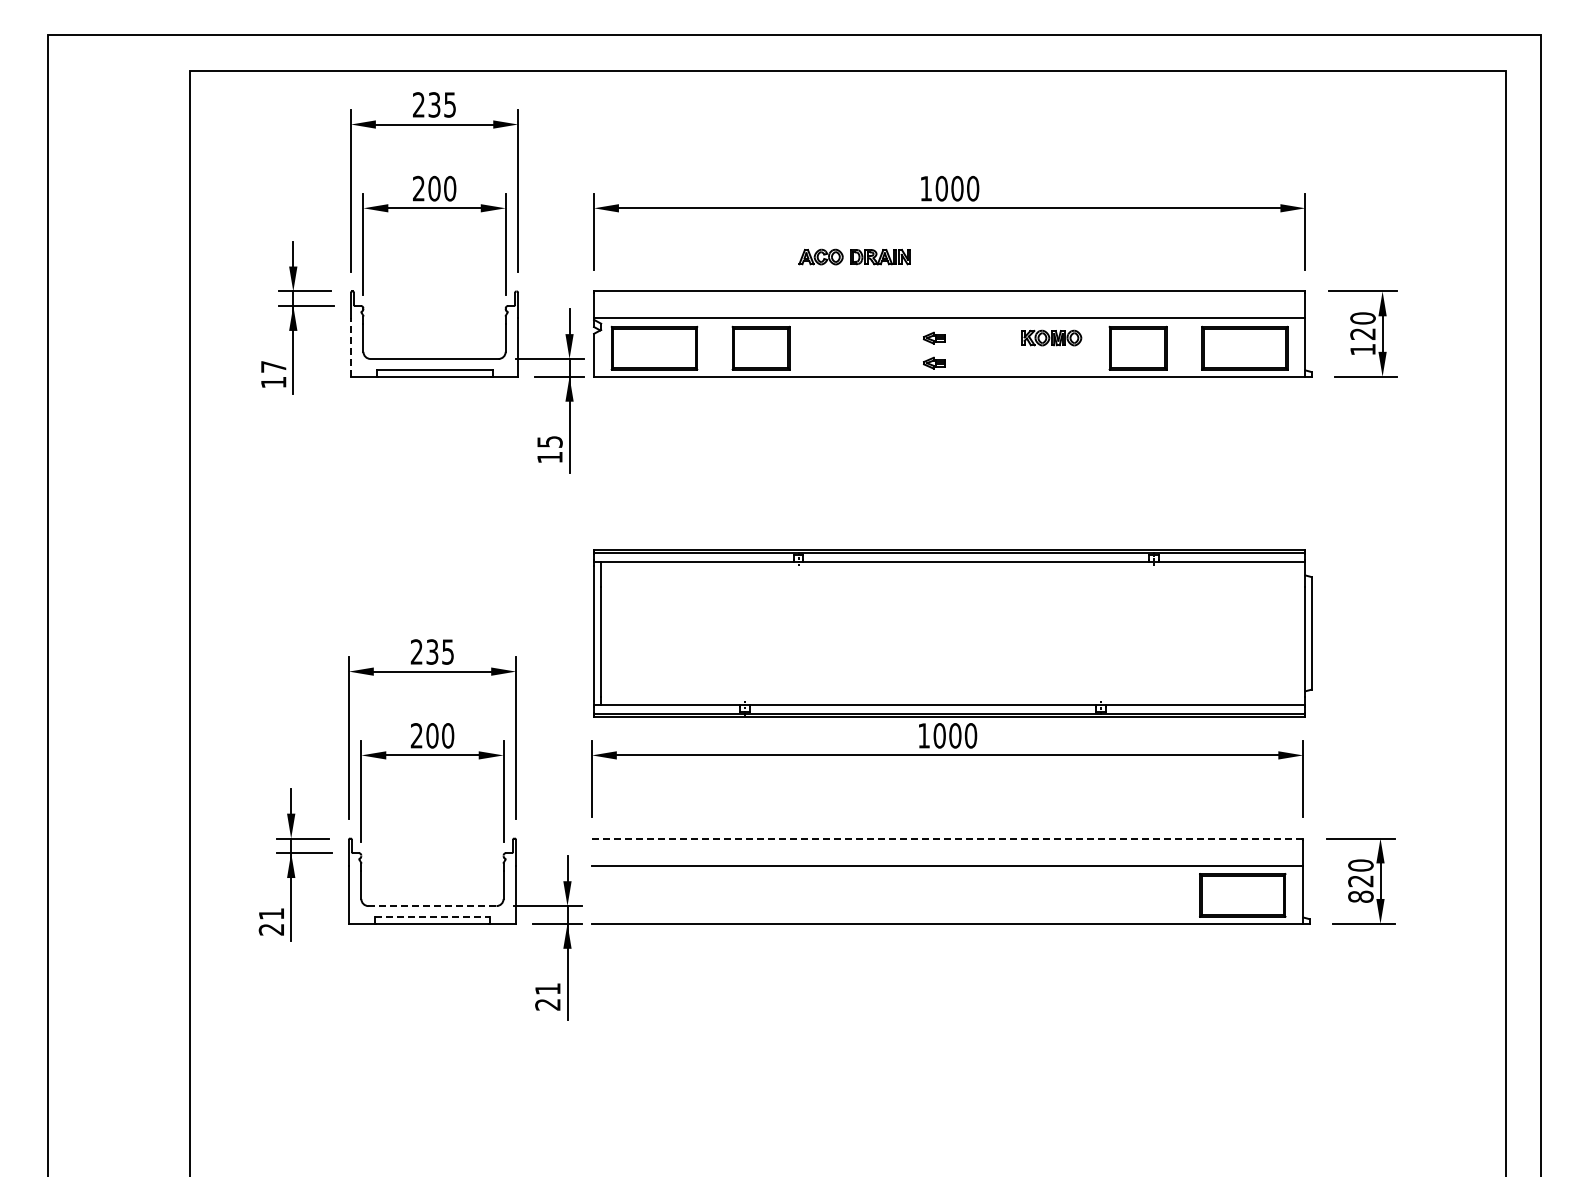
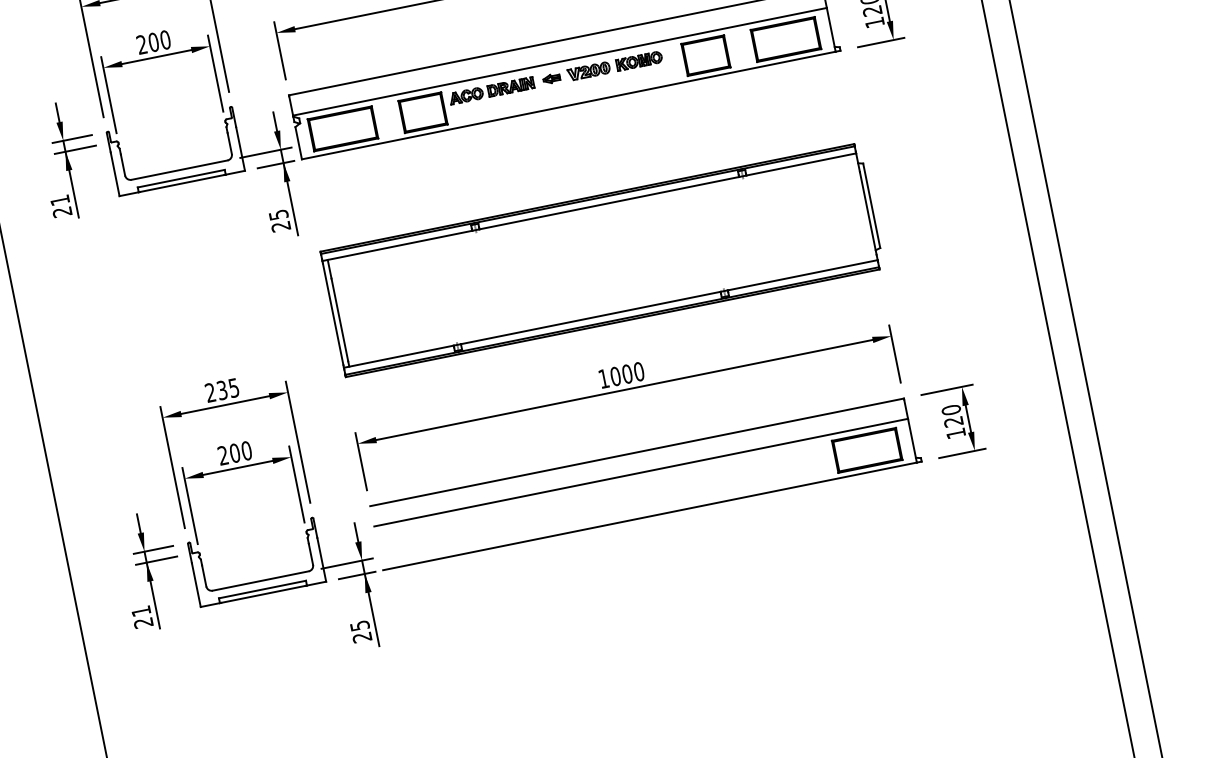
part: (854, 256) -> (491, 90), moved
part: (984, 338) -> (589, 71), added
line: (351, 347) -> (115, 174), dashed -> solid
part: (934, 362) -> (555, 97), removed
text: (273, 374) -> (61, 206), 17 -> 21
text: (549, 457) -> (280, 226), 15 -> 25
part: (952, 633) -> (602, 260), moved
line: (947, 838) -> (637, 452), dashed -> solid
text: (1360, 896) -> (955, 433), 820 -> 120
line: (432, 906) -> (260, 581), dashed -> solid
line: (432, 917) -> (262, 589), dashed -> solid
text: (547, 988) -> (359, 625), 21 -> 25

